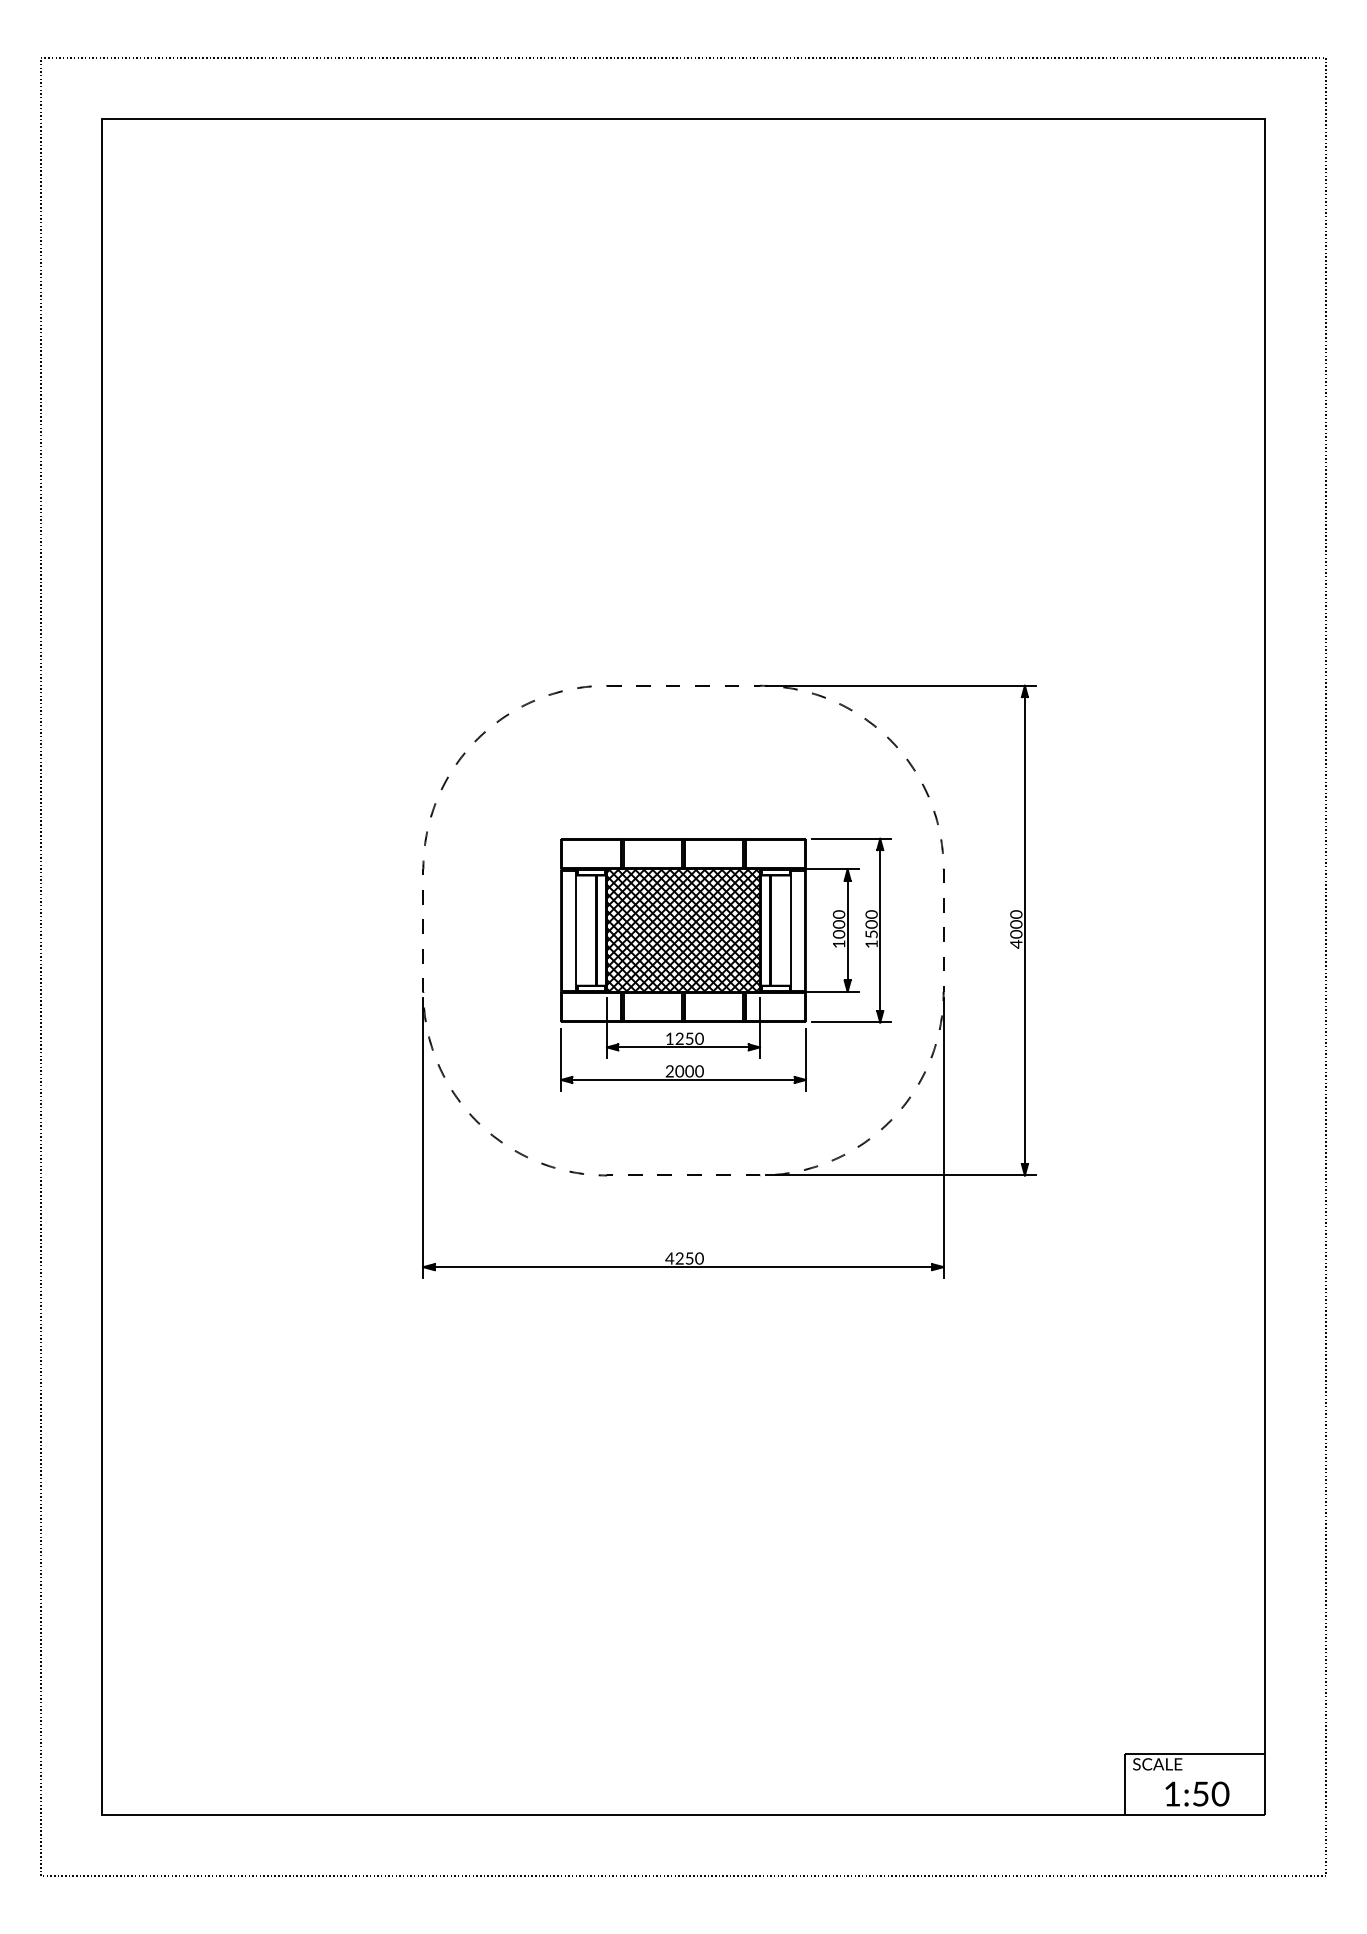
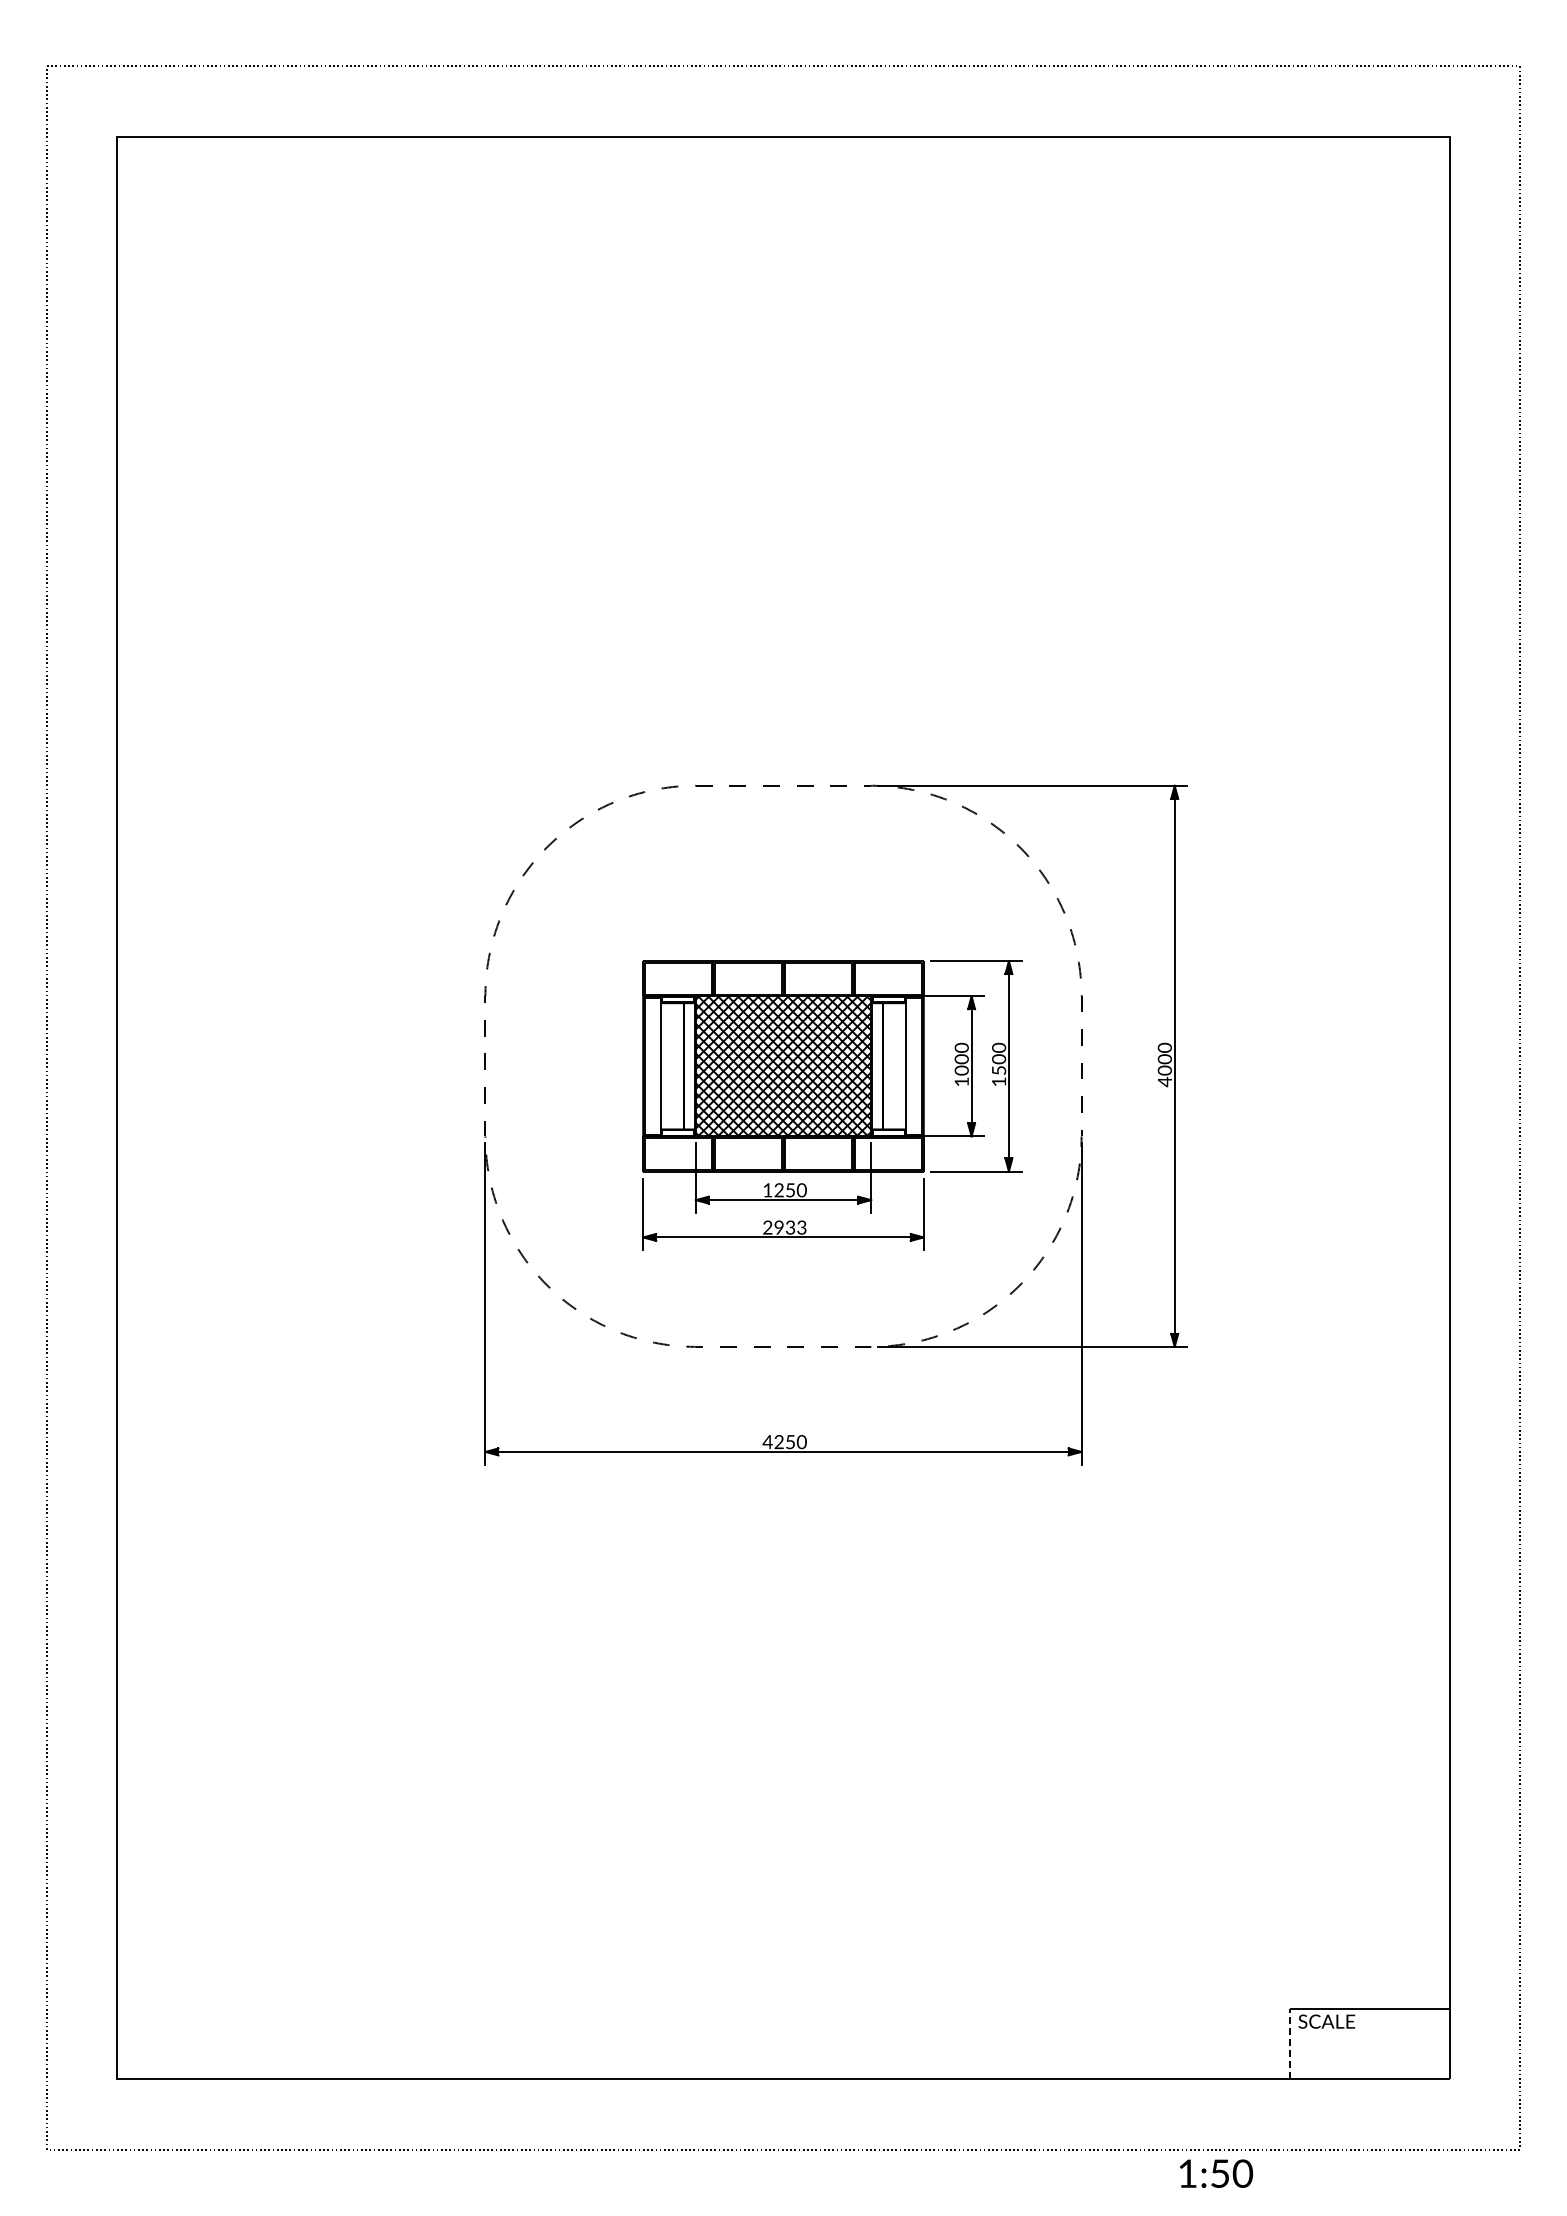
text: (689, 1071) -> (790, 1227), 2000 -> 2933
line: (1125, 1783) -> (1289, 2043), solid -> dashed
text: (1197, 1793) -> (1216, 2173), moved

